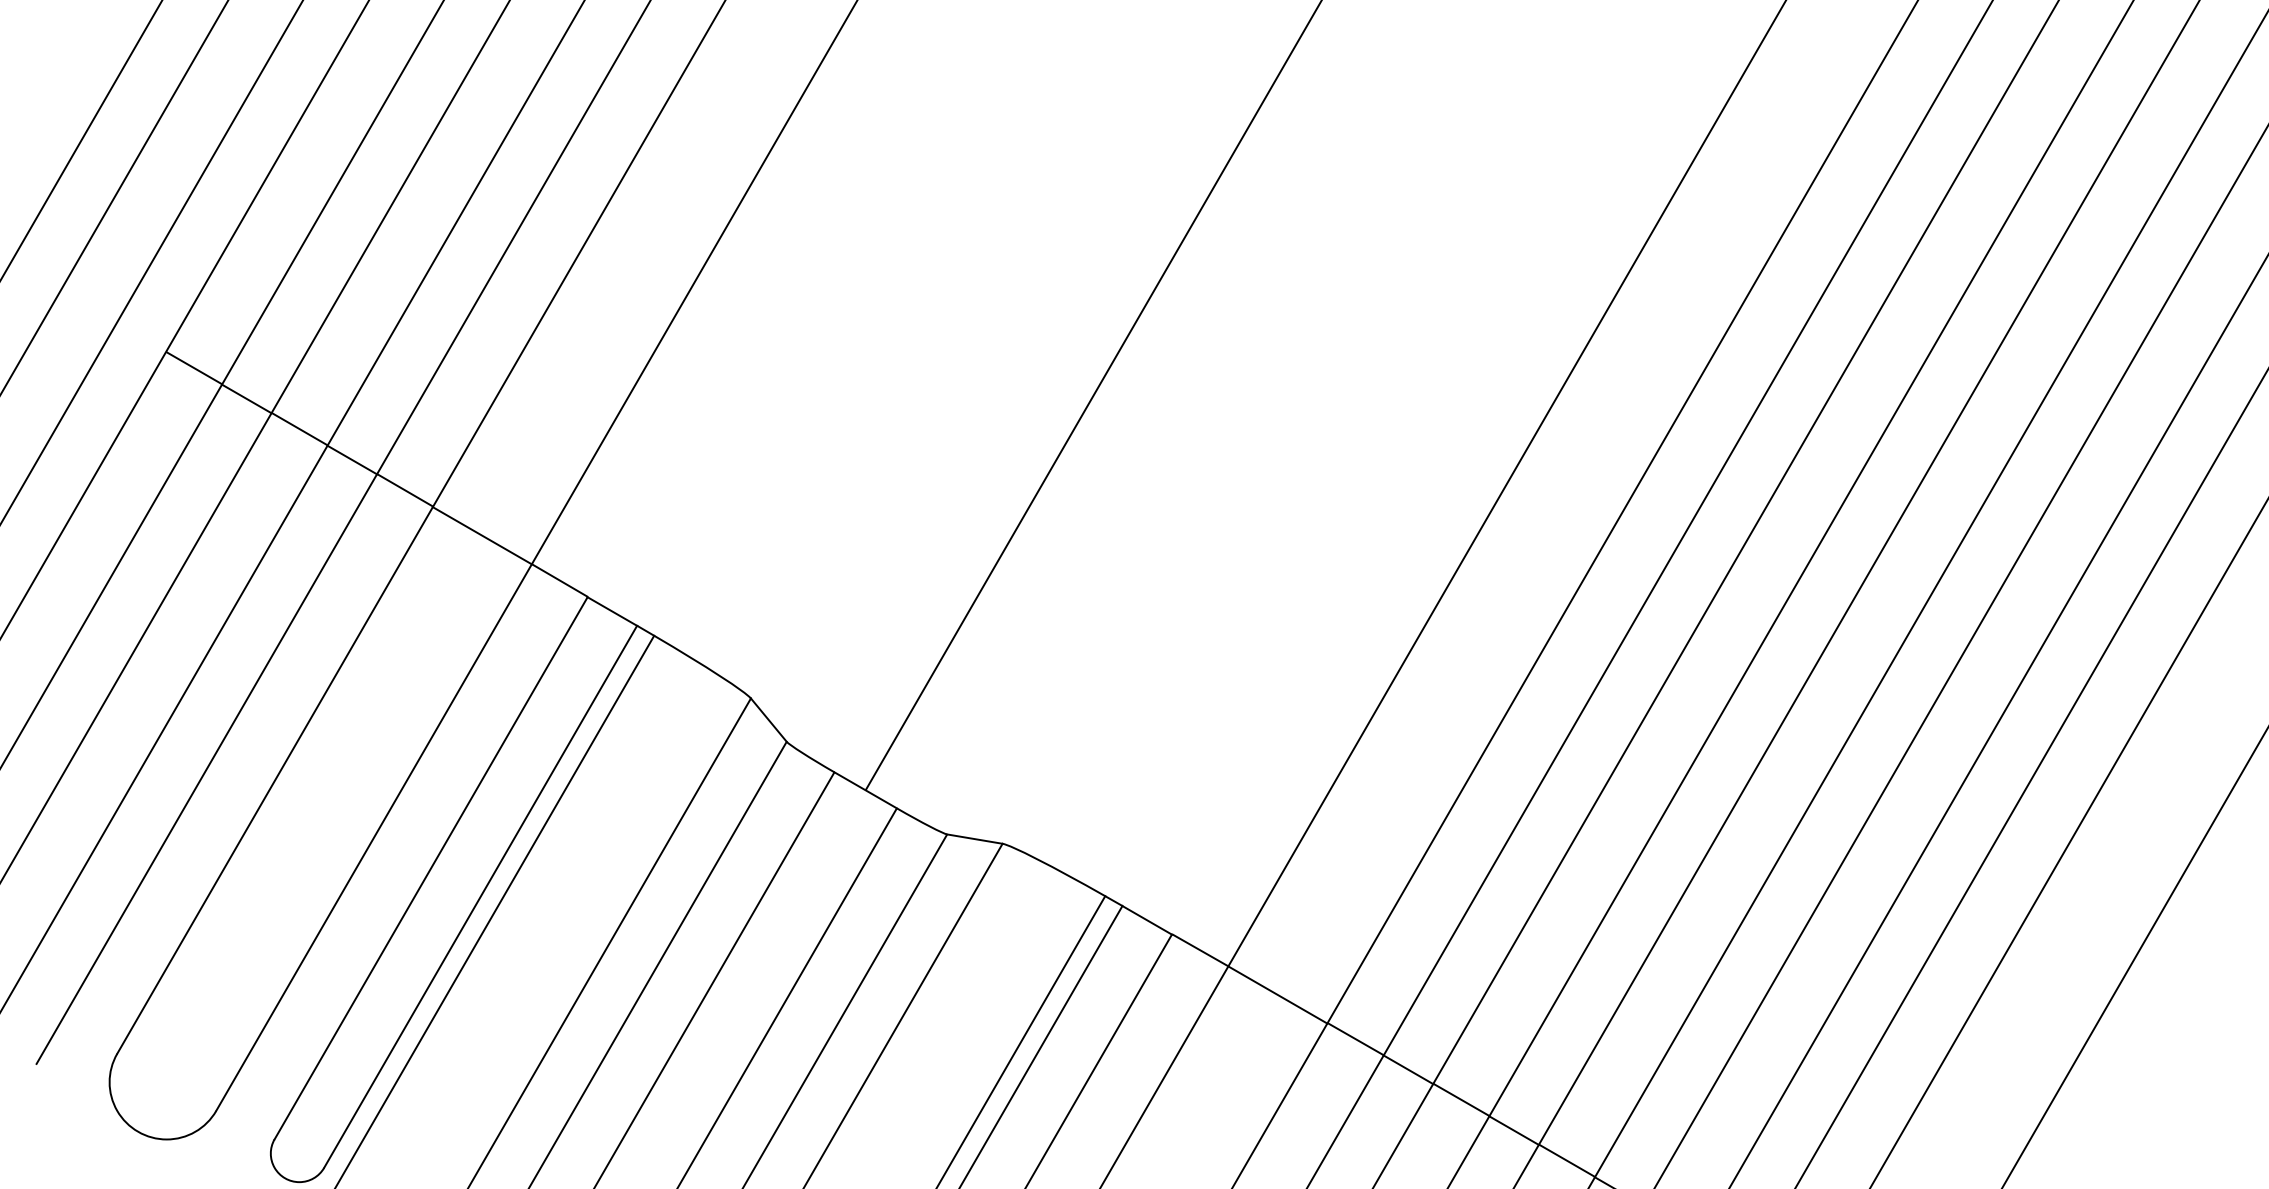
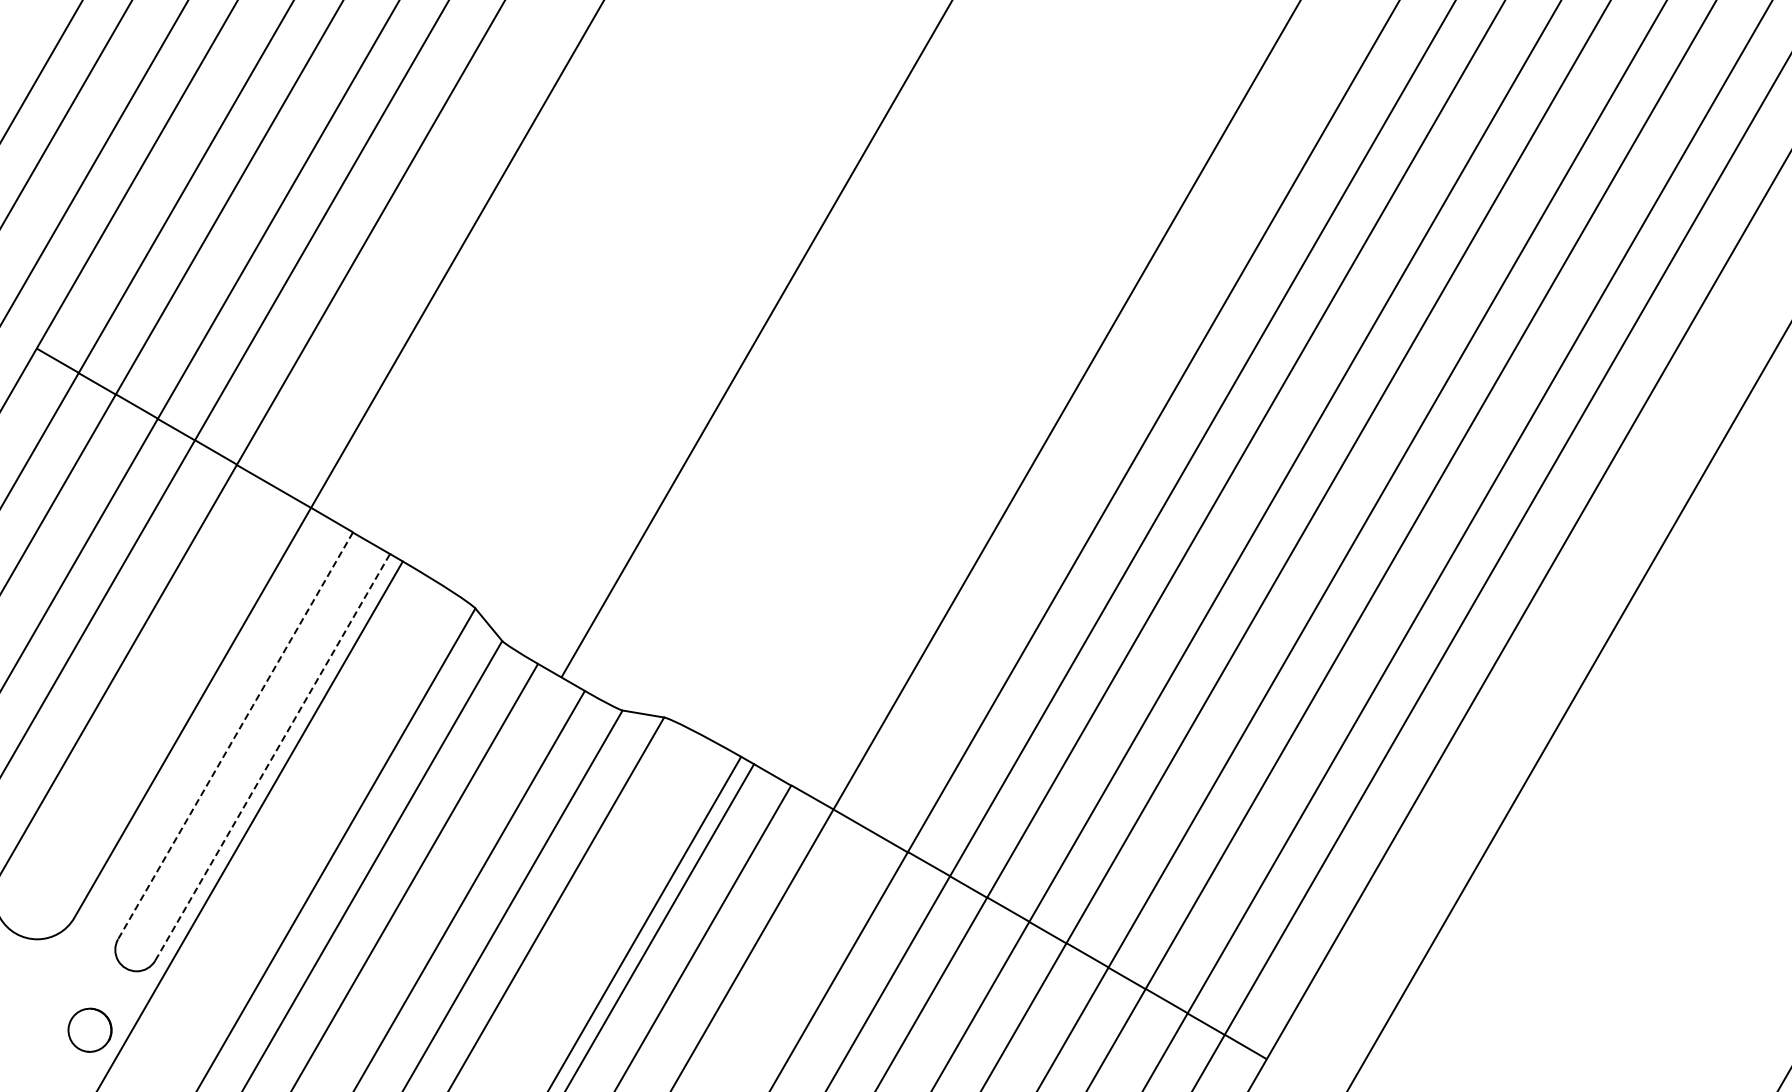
line: (431, 867) -> (235, 735), solid -> dashed
line: (480, 897) -> (272, 757), solid -> dashed

